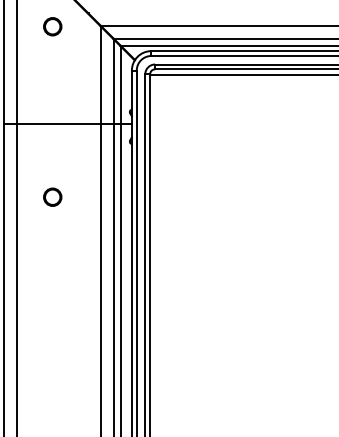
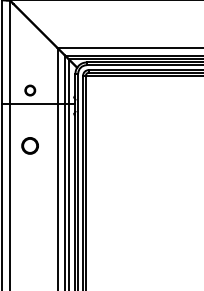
part: (53, 26) -> (30, 90), moved
circle: (53, 196) -> (30, 145), size x1.6

